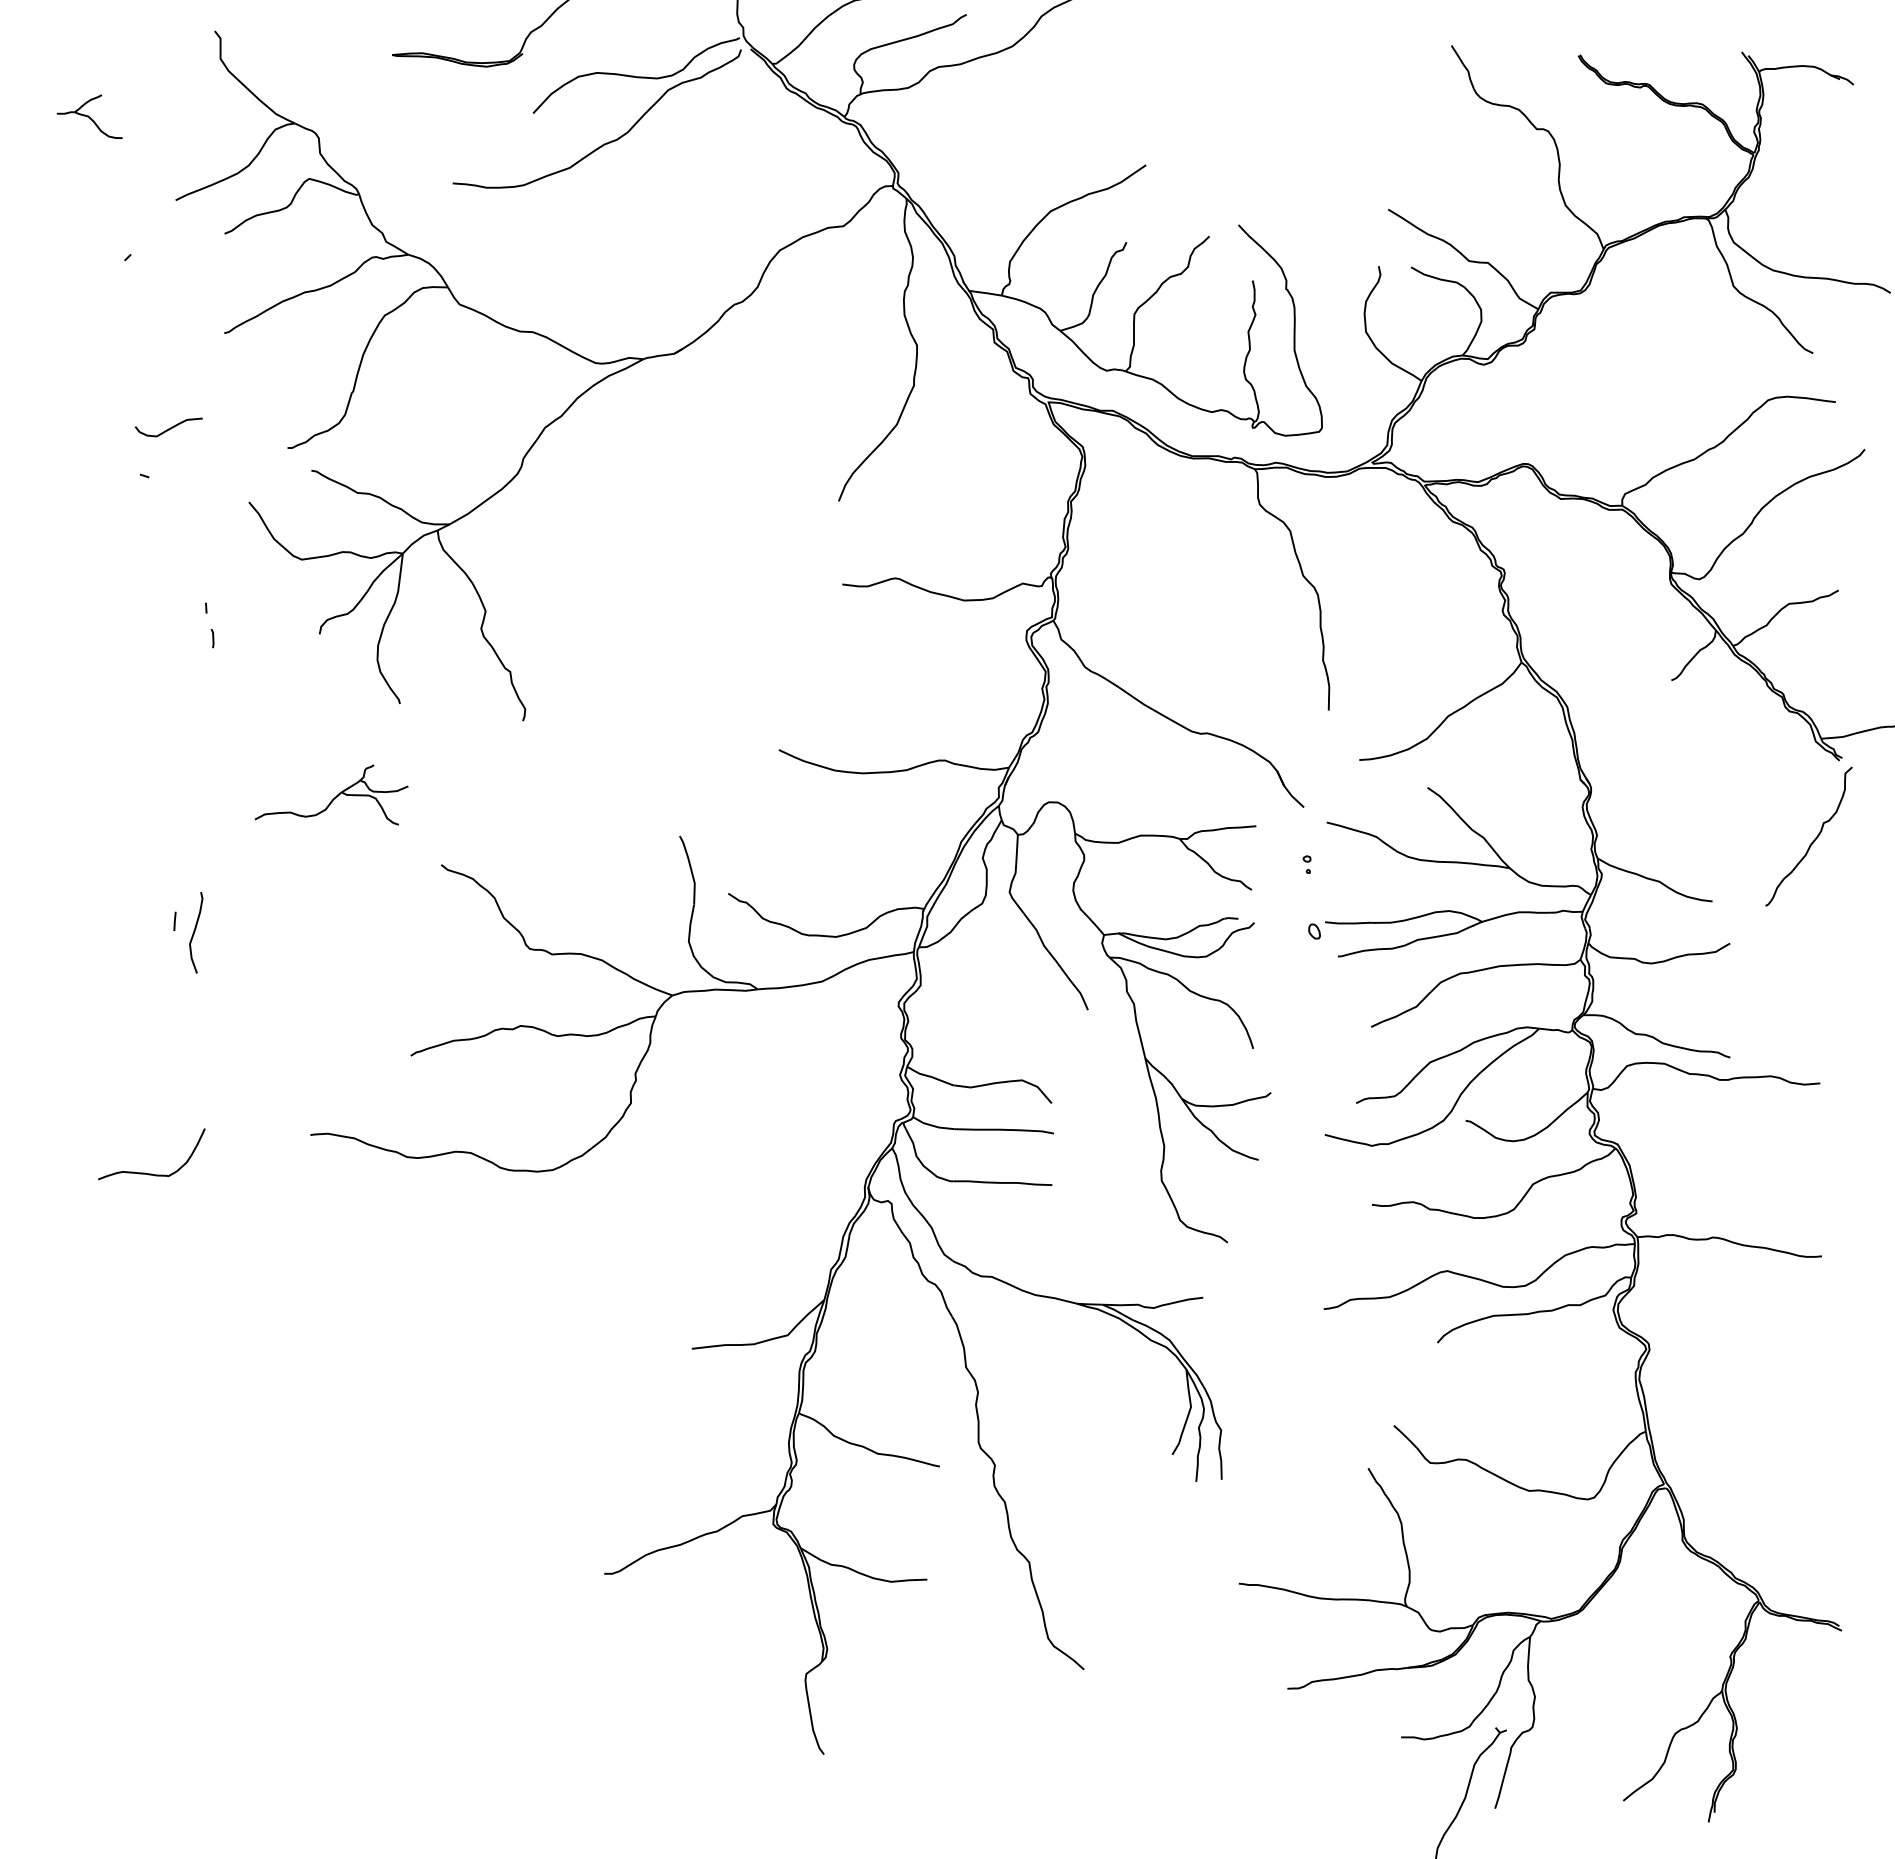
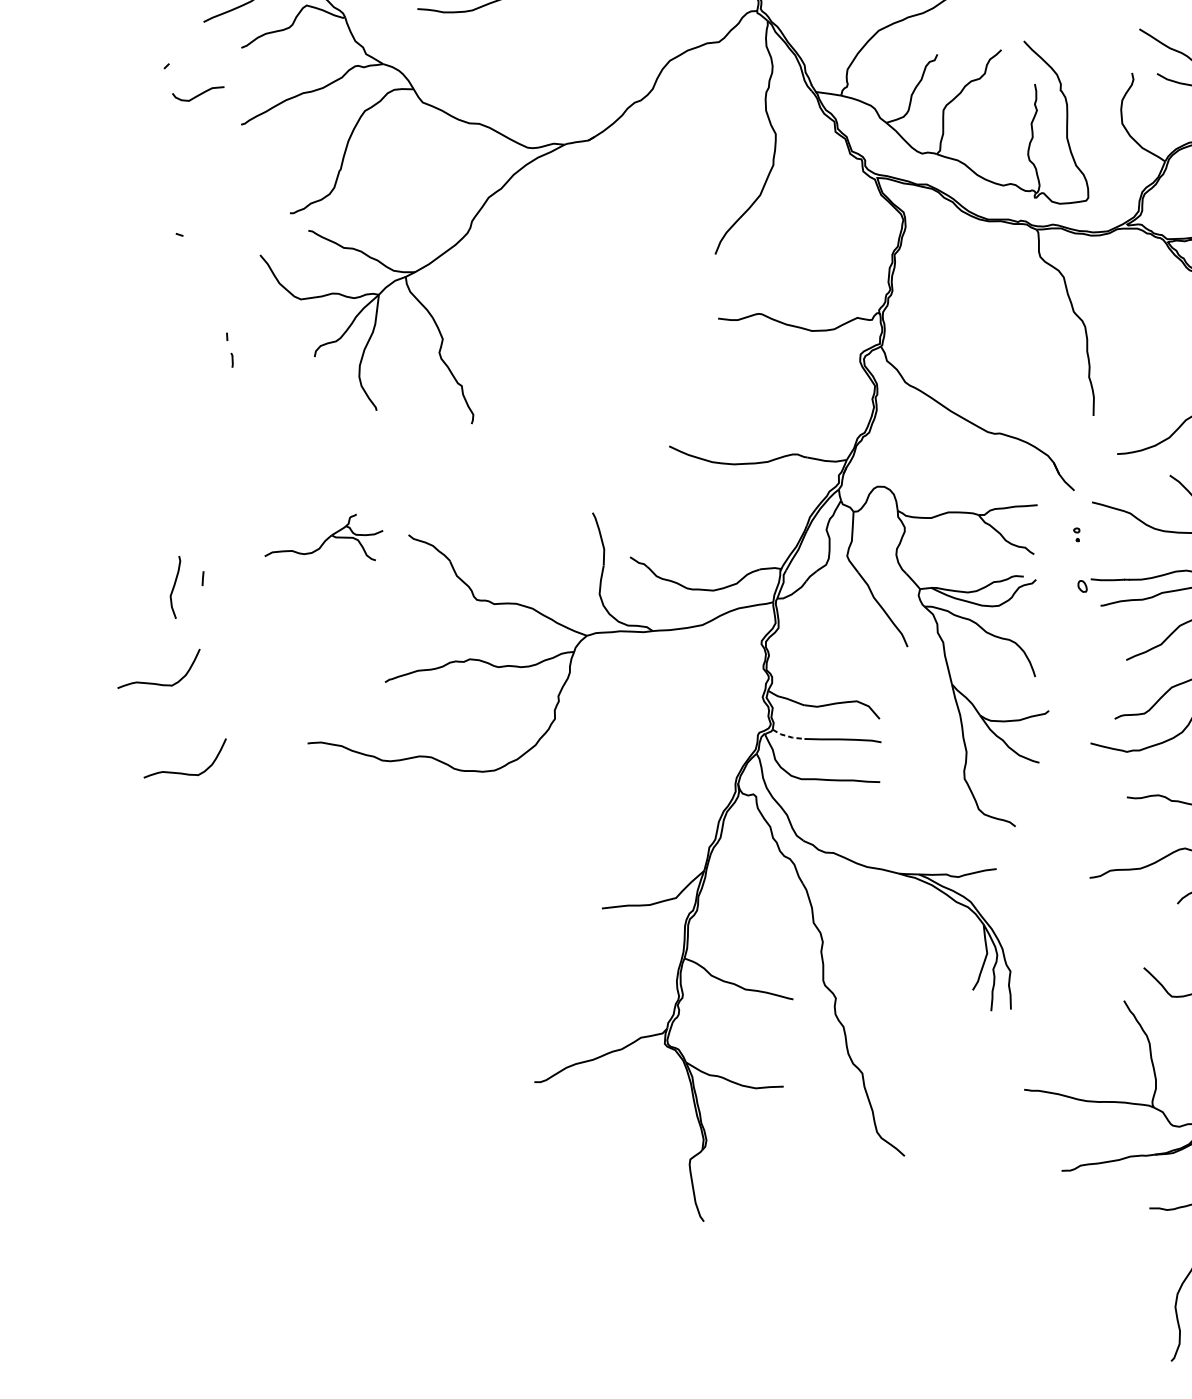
curve: (168, 428) -> (198, 94), moved
part: (331, 794) -> (323, 537), moved
curve: (195, 931) -> (174, 586), moved
curve: (111, 1056) -> (154, 682), added
line: (933, 1125) -> (788, 736), solid -> dashed

